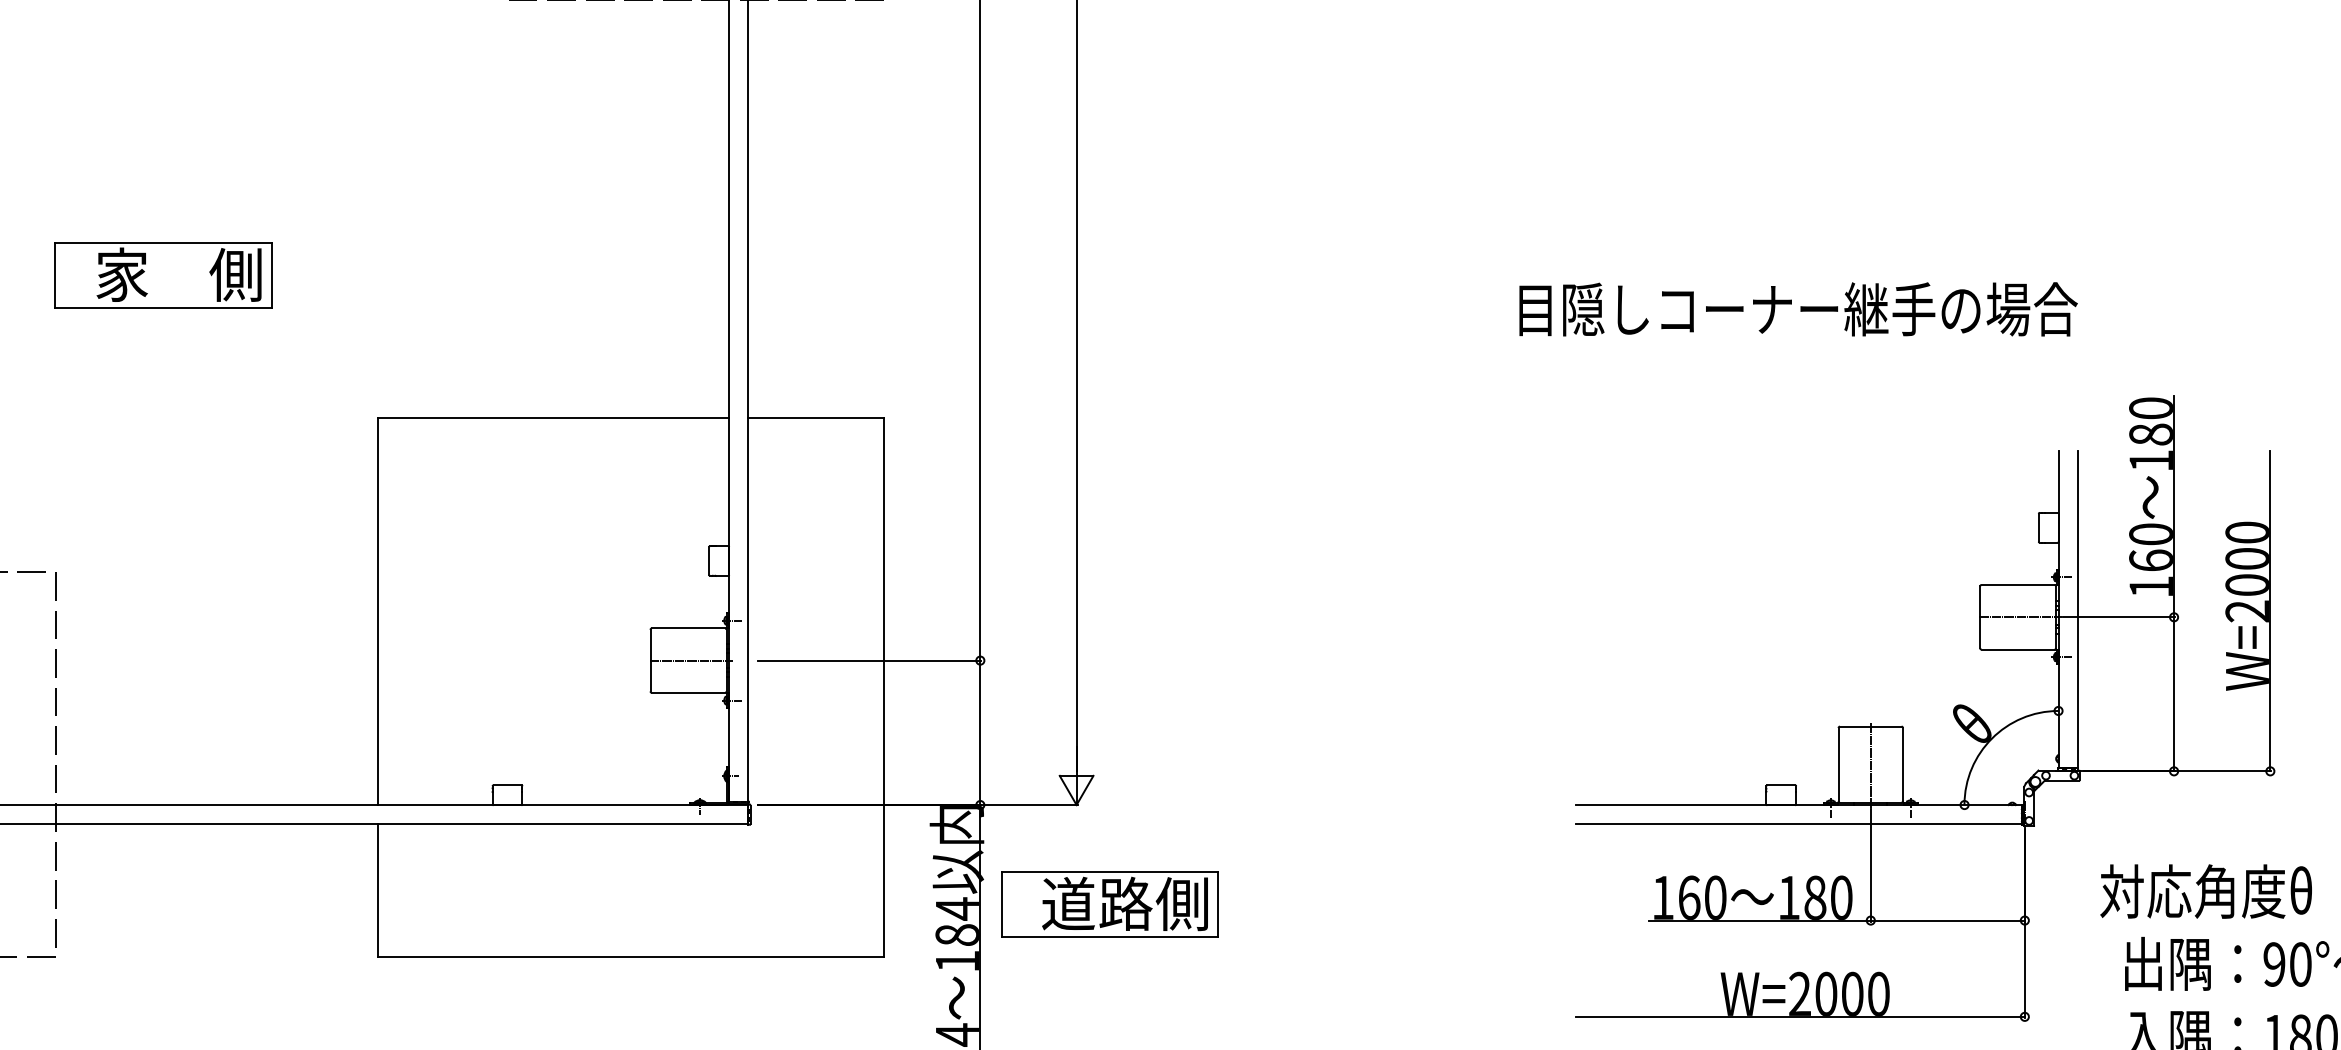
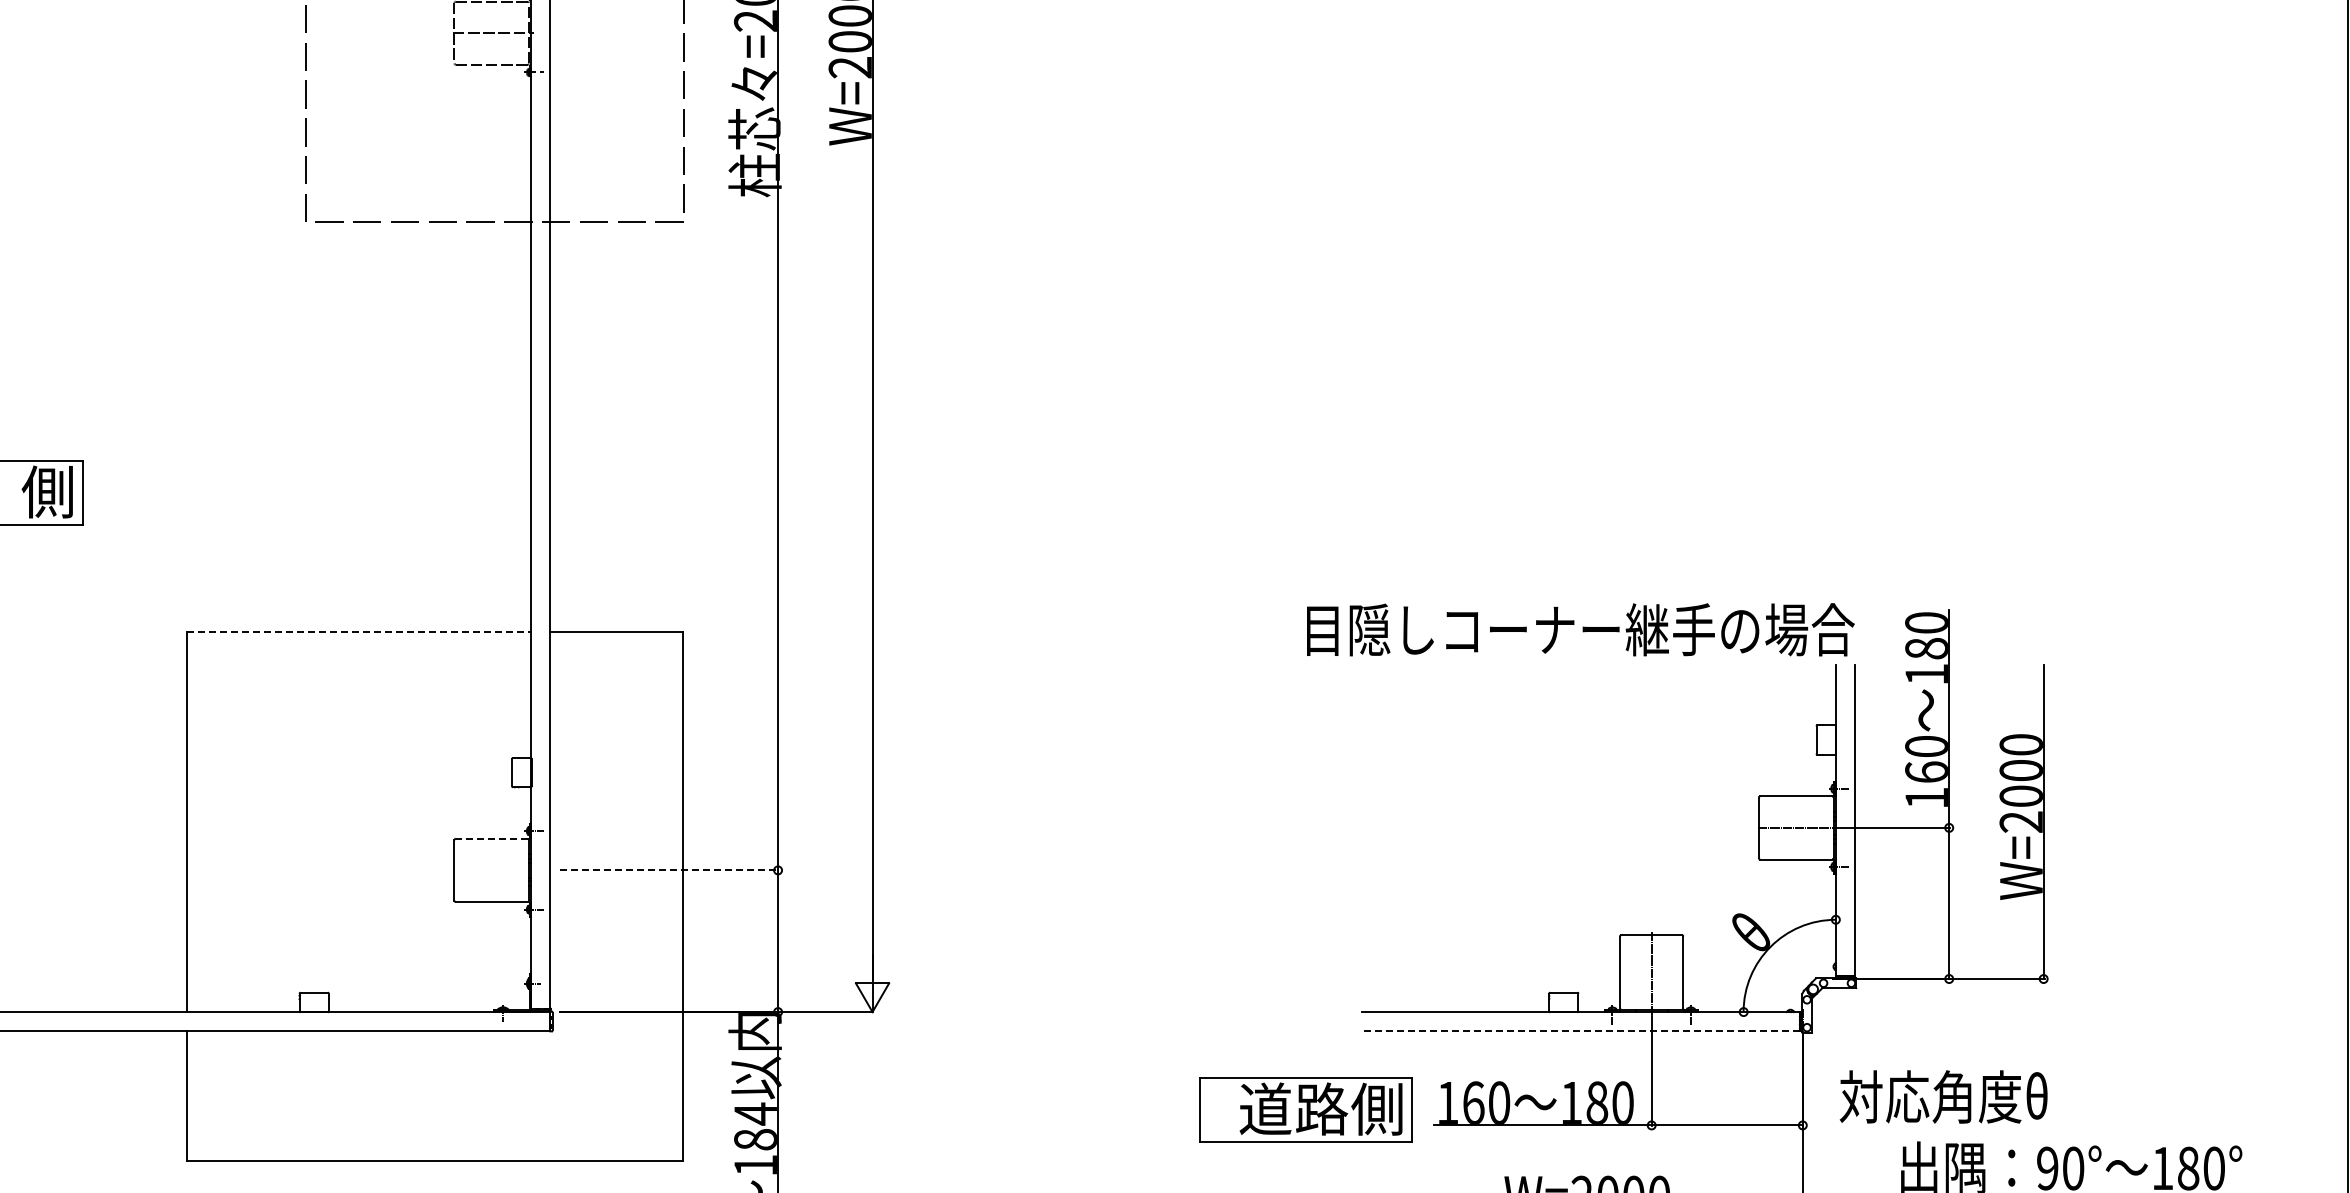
text: (1798, 309) -> (1580, 629), moved
line: (553, 418) -> (359, 632), solid -> dashed
line: (688, 628) -> (491, 838), solid -> dashed
line: (690, 660) -> (493, 870), removed
line: (869, 660) -> (669, 870), solid -> dashed
line: (1798, 823) -> (1580, 1030), solid -> dashed
text: (2205, 891) -> (1943, 1096), moved
part: (1109, 904) -> (1305, 1109), moved

